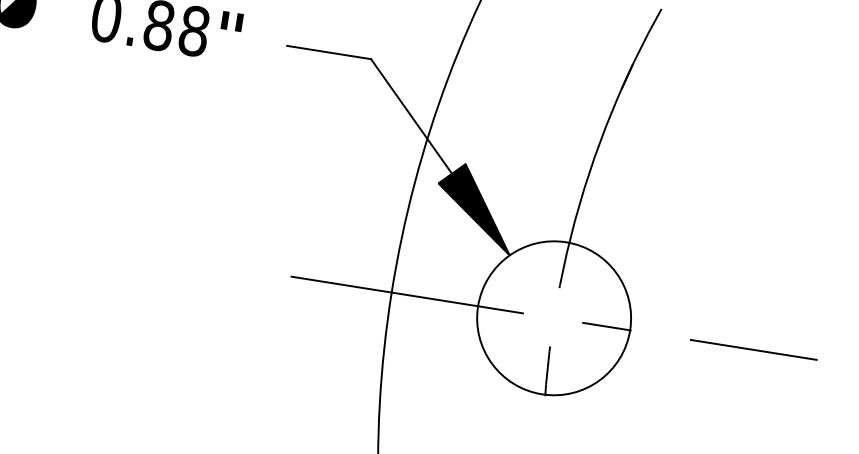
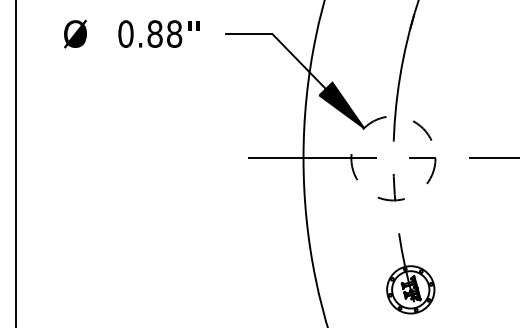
circle: (554, 318) -> (393, 158), solid -> dashed

